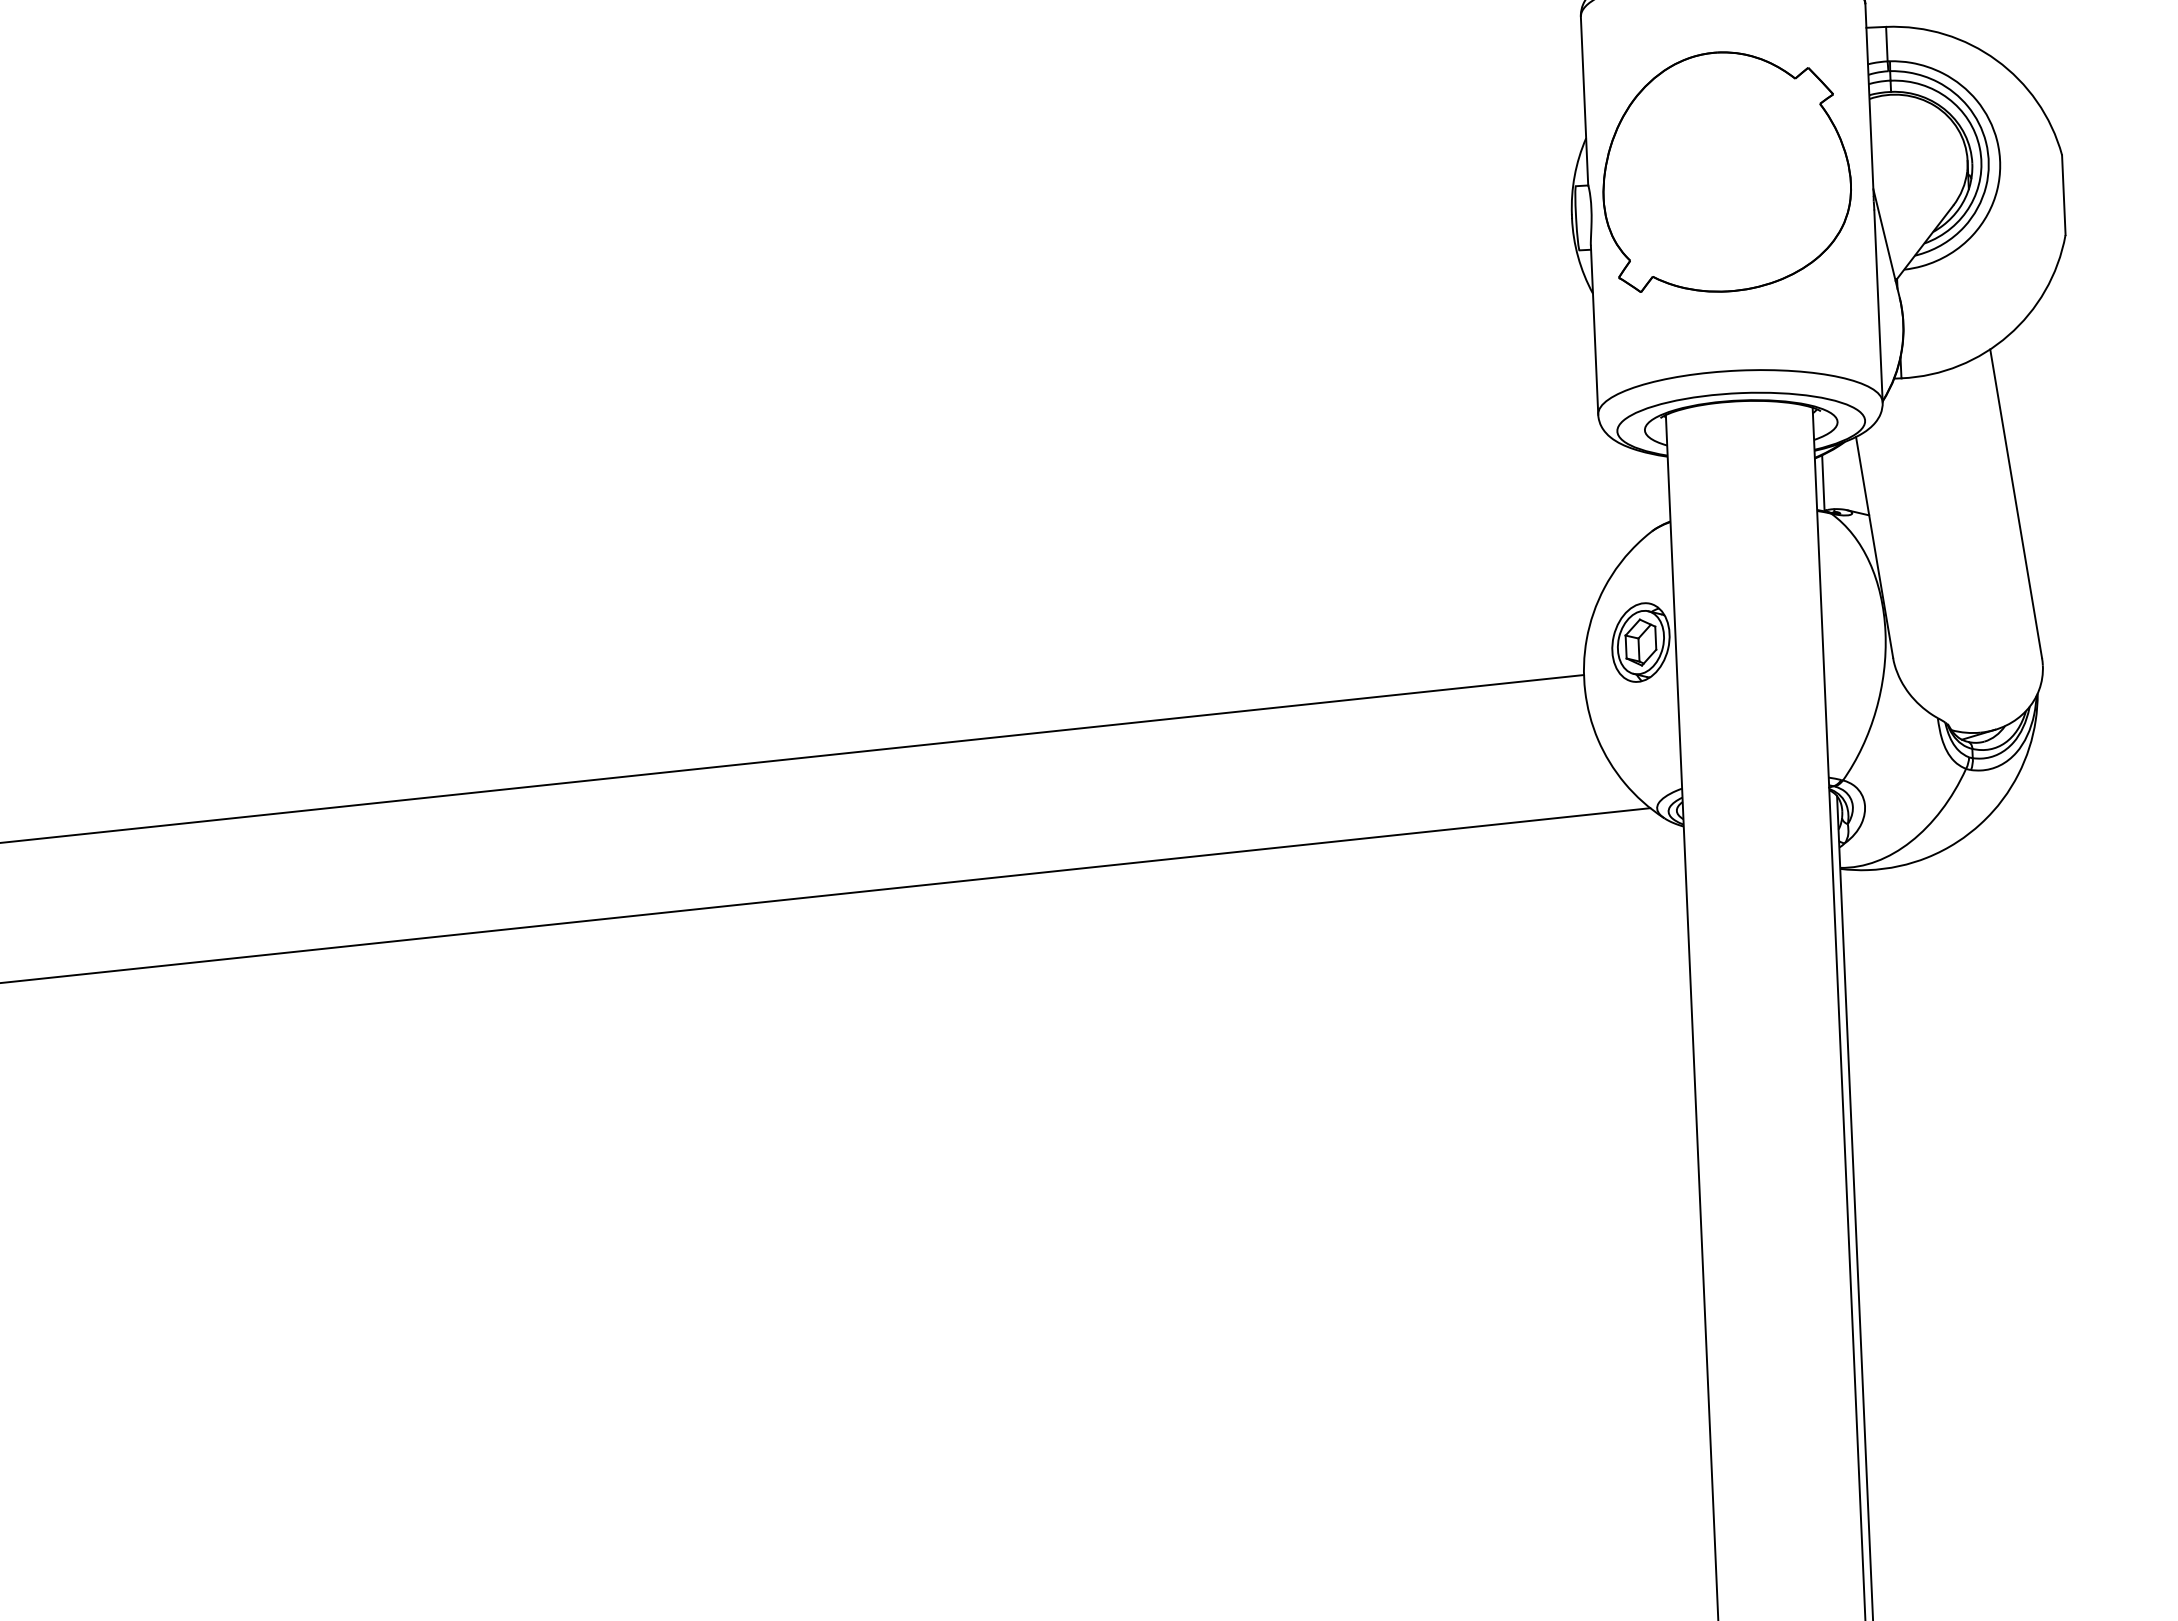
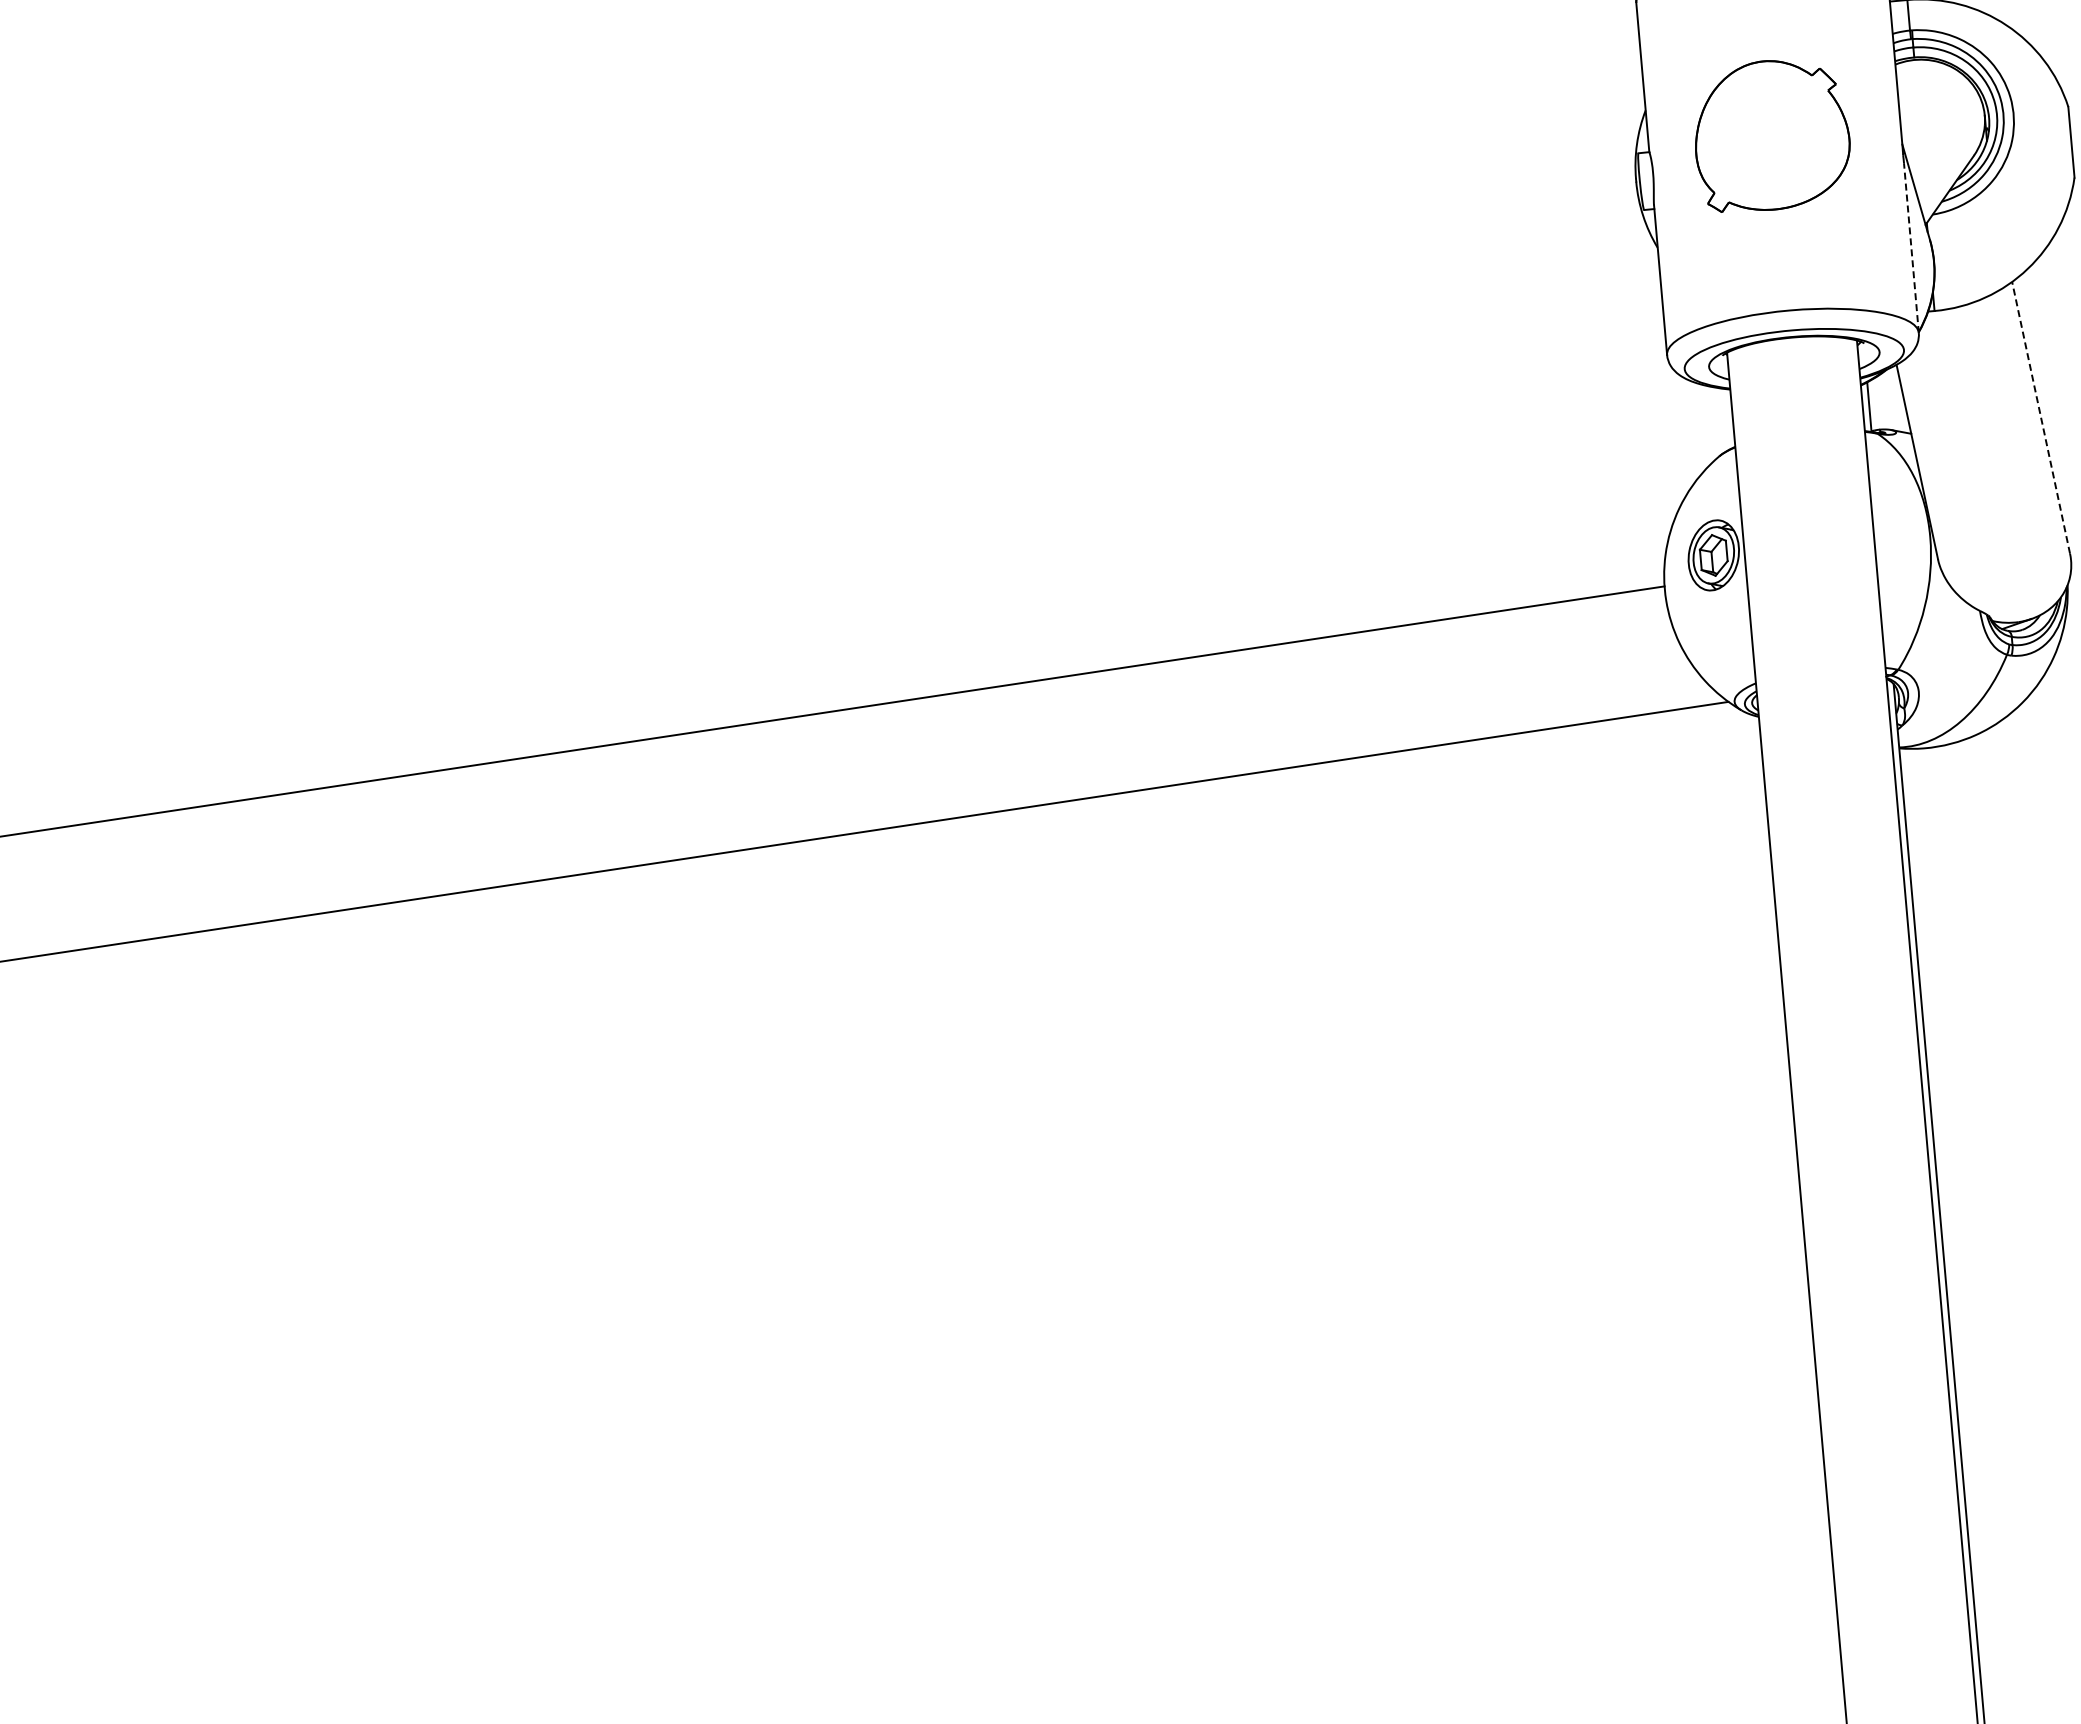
part: (1727, 173) -> (1772, 136), size x0.7
line: (1878, 305) -> (1911, 247), solid -> dashed
line: (2016, 503) -> (2041, 417), solid -> dashed

